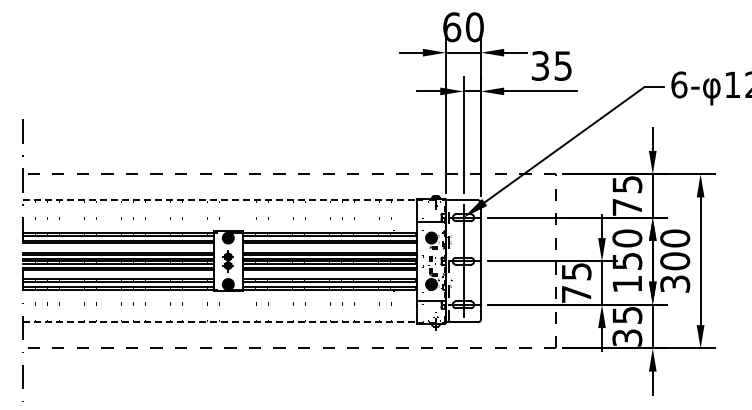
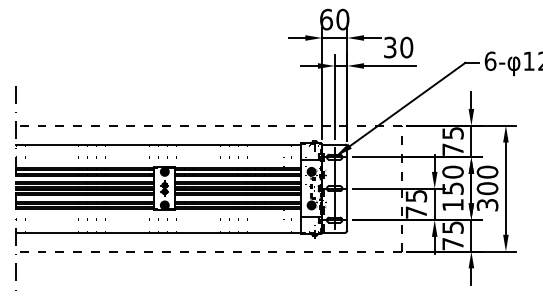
text: (563, 65) -> (406, 47), 35 -> 30
line: (220, 200) -> (159, 144), dashed -> solid
line: (220, 322) -> (159, 232), dashed -> solid
text: (627, 337) -> (453, 243), 35 -> 75

